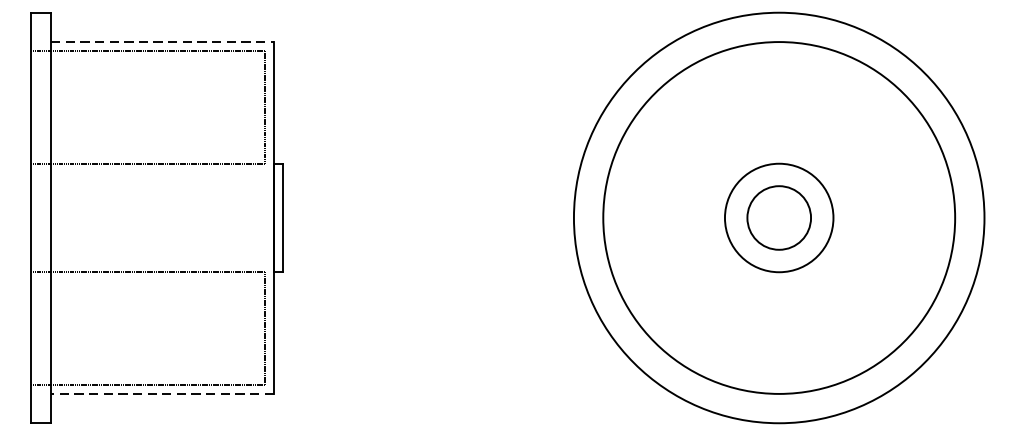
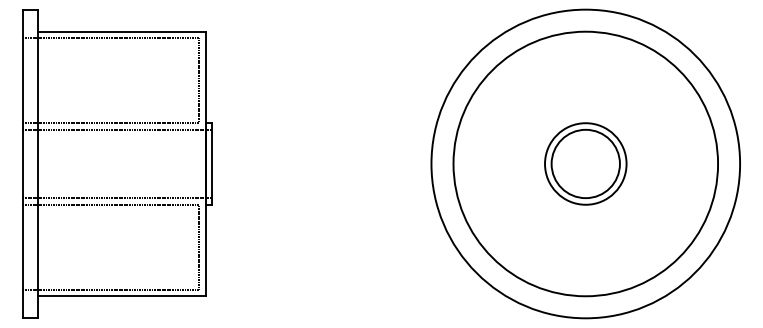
line: (163, 41) -> (122, 31), dashed -> solid
line: (156, 172) -> (117, 129), added
circle: (778, 217) -> (585, 163), size x1.43
line: (156, 263) -> (117, 198), added
line: (163, 394) -> (122, 296), dashed -> solid

